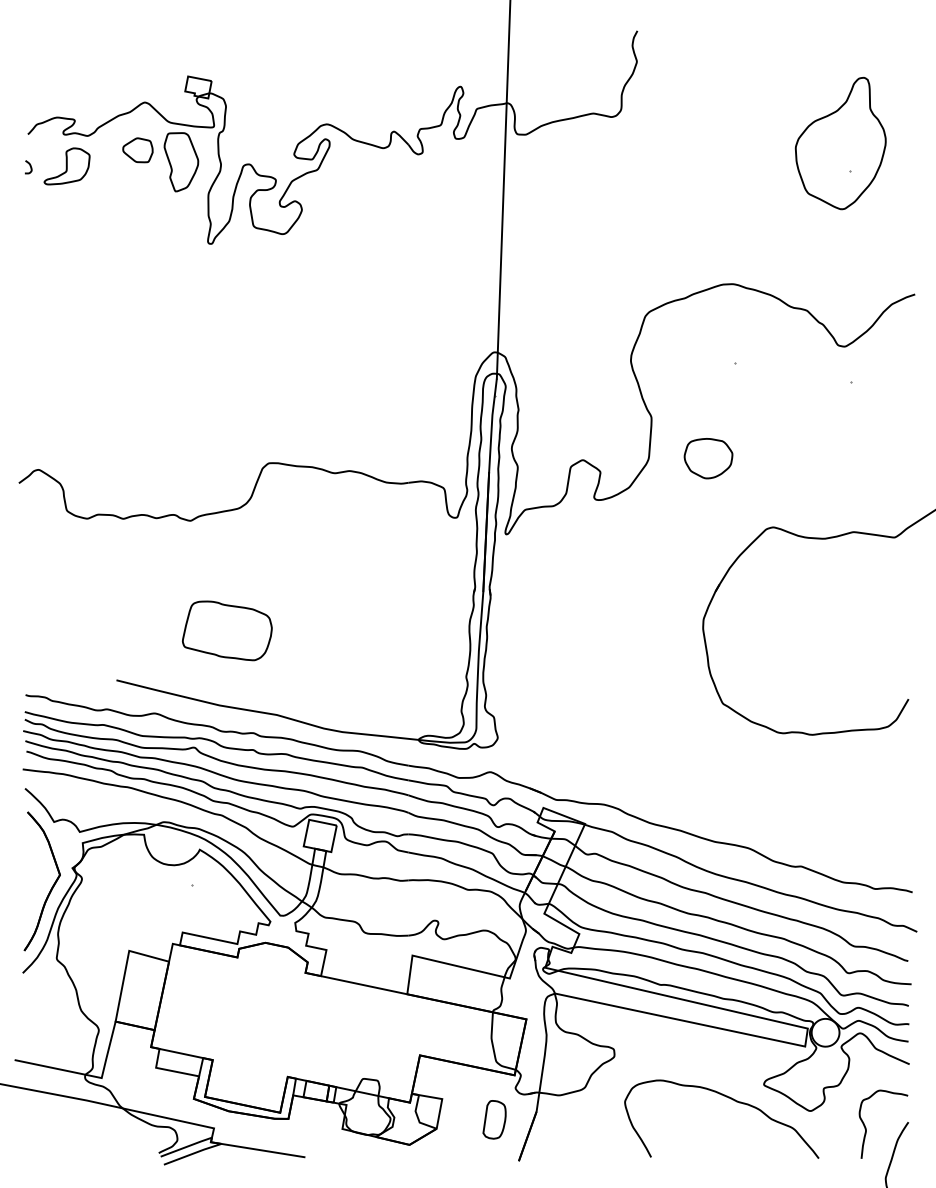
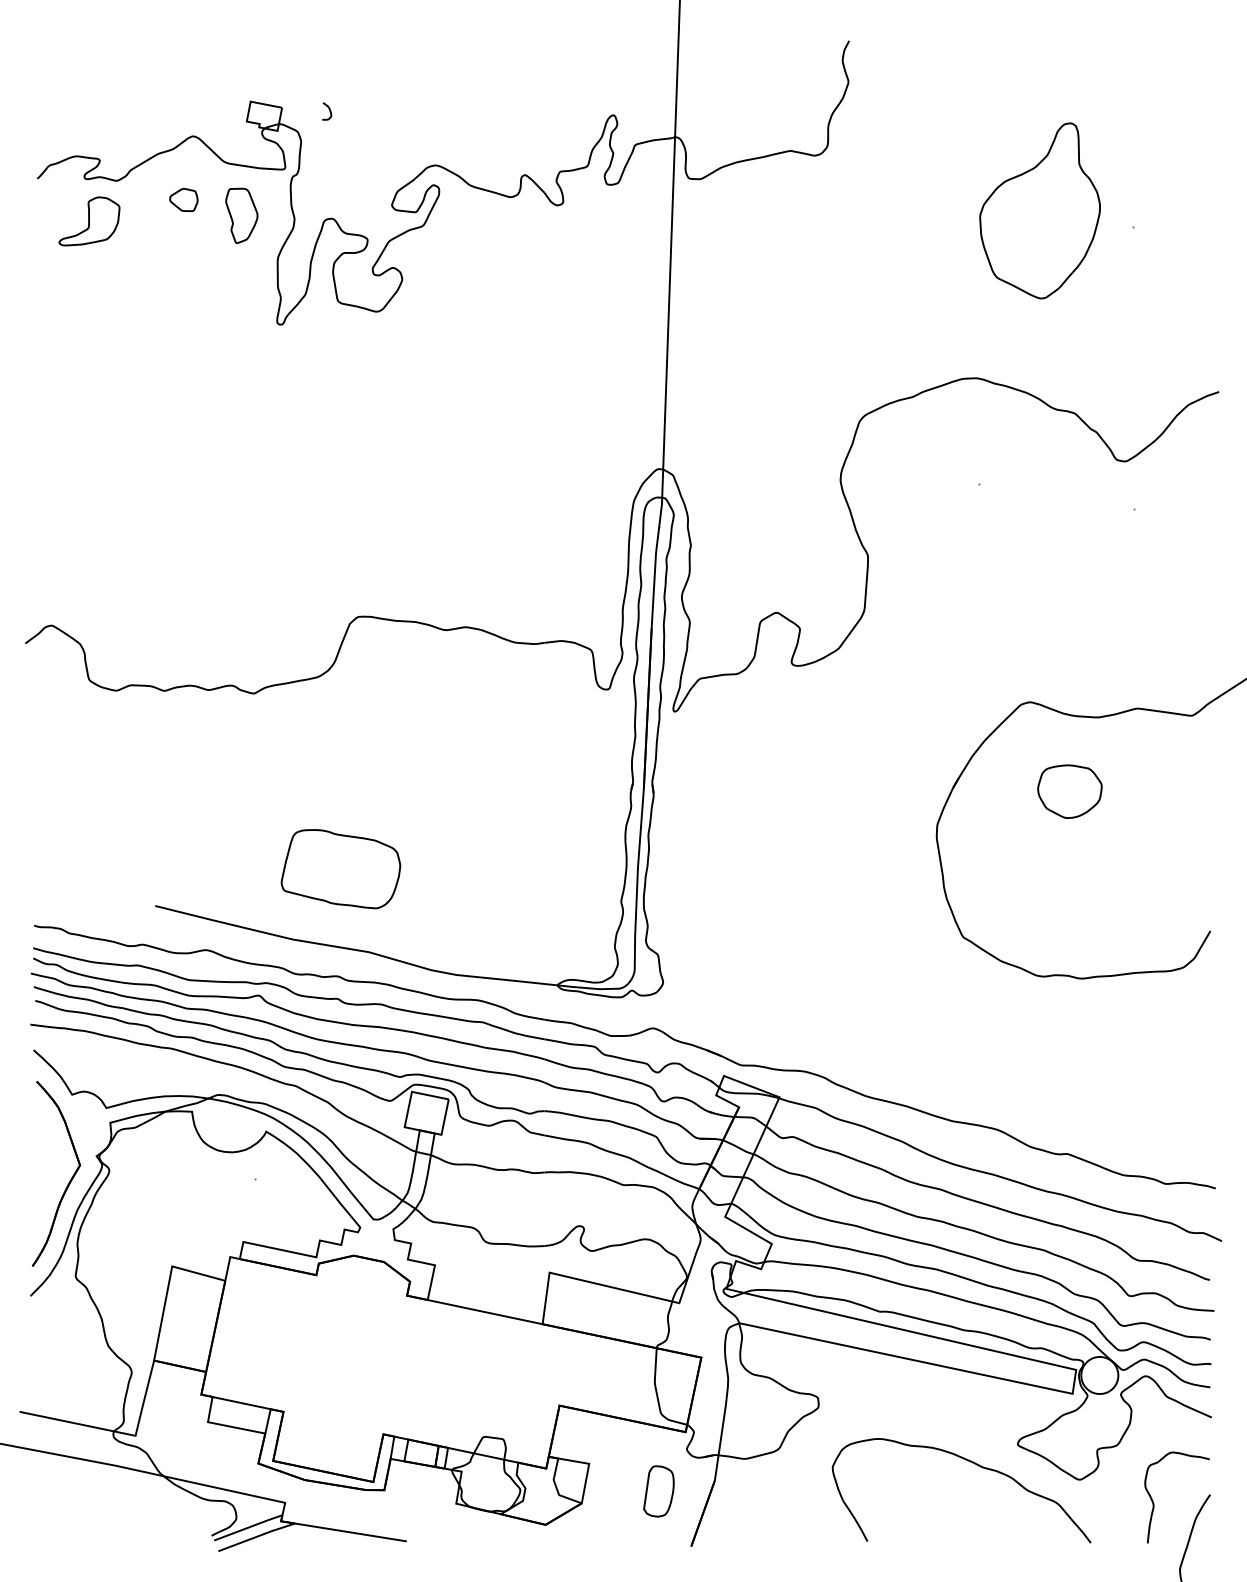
part: (840, 143) -> (1039, 210), moved
part: (137, 149) -> (183, 199), size x0.7
part: (181, 161) -> (241, 215), size x0.7
curve: (30, 167) -> (329, 111), moved
part: (708, 458) -> (1069, 791), moved
part: (227, 631) -> (340, 869), moved

